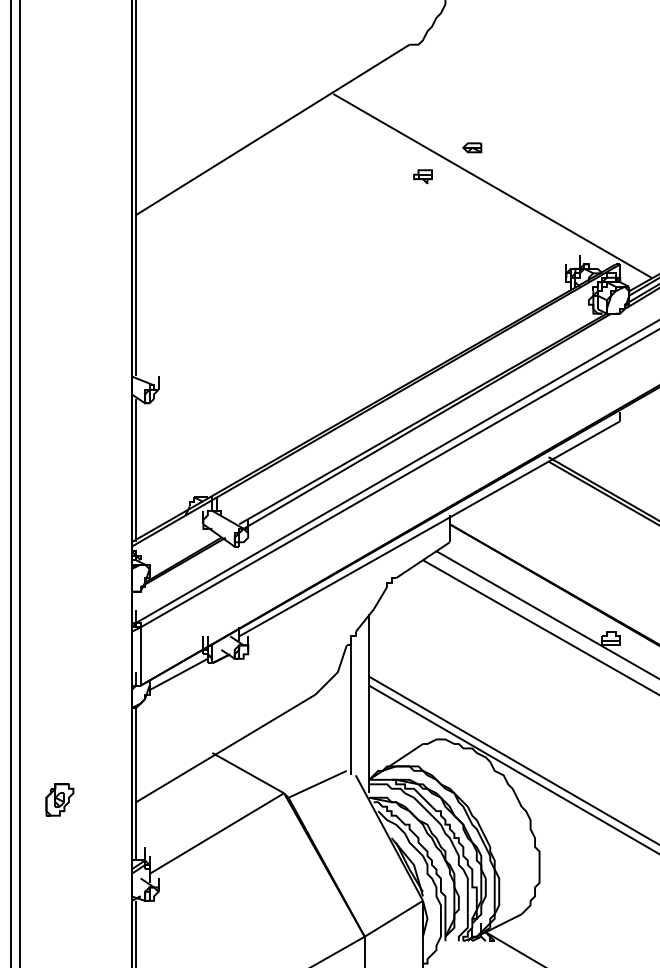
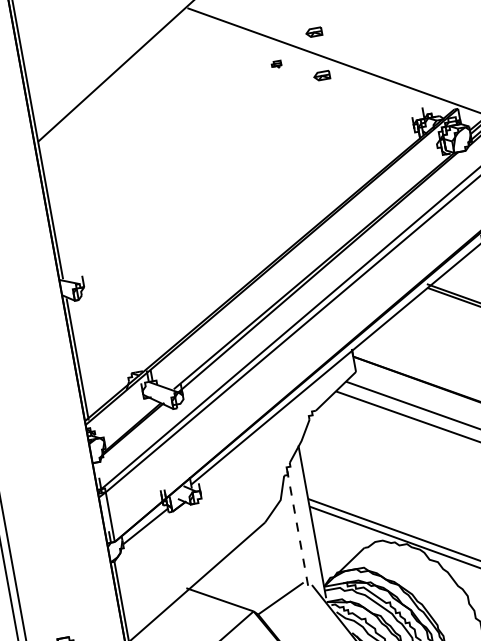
part: (422, 176) -> (276, 64), size x0.6
part: (472, 198) -> (322, 75), added
line: (351, 707) -> (297, 527), solid -> dashed

